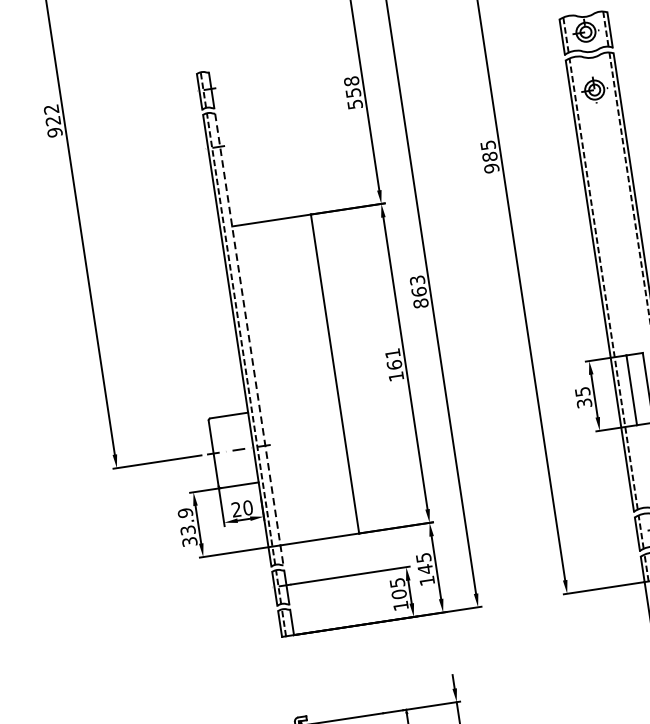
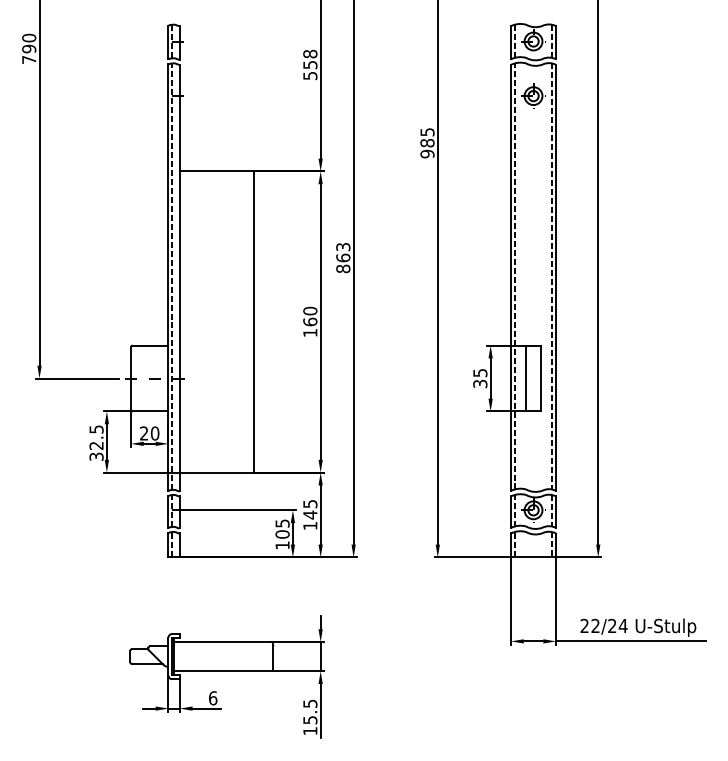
text: (53, 120) -> (29, 48), 922 -> 790
line: (249, 339) -> (179, 278), dashed -> solid
text: (392, 352) -> (310, 310), 161 -> 160
text: (186, 521) -> (96, 437), 33.9 -> 32.5

